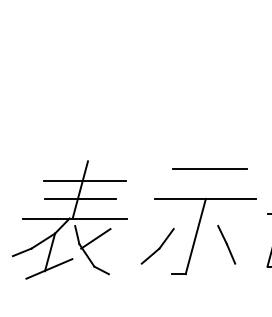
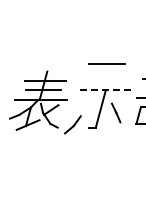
line: (209, 167) -> (106, 63), moved
line: (203, 199) -> (104, 90), solid -> dashed
line: (158, 245) -> (73, 124), moved

